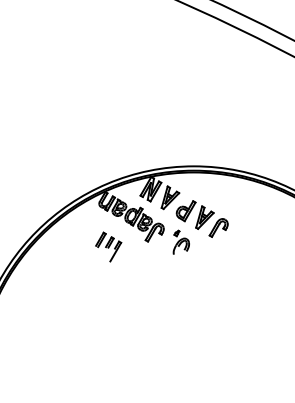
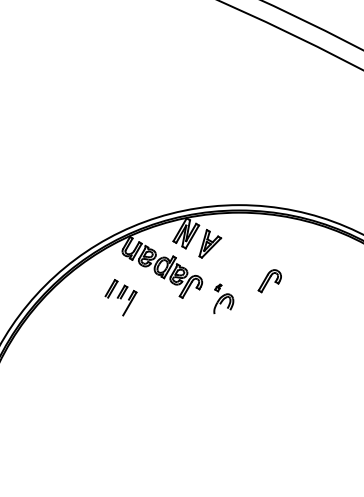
part: (194, 215) -> (240, 265), removed
part: (108, 246) -> (120, 297), moved

